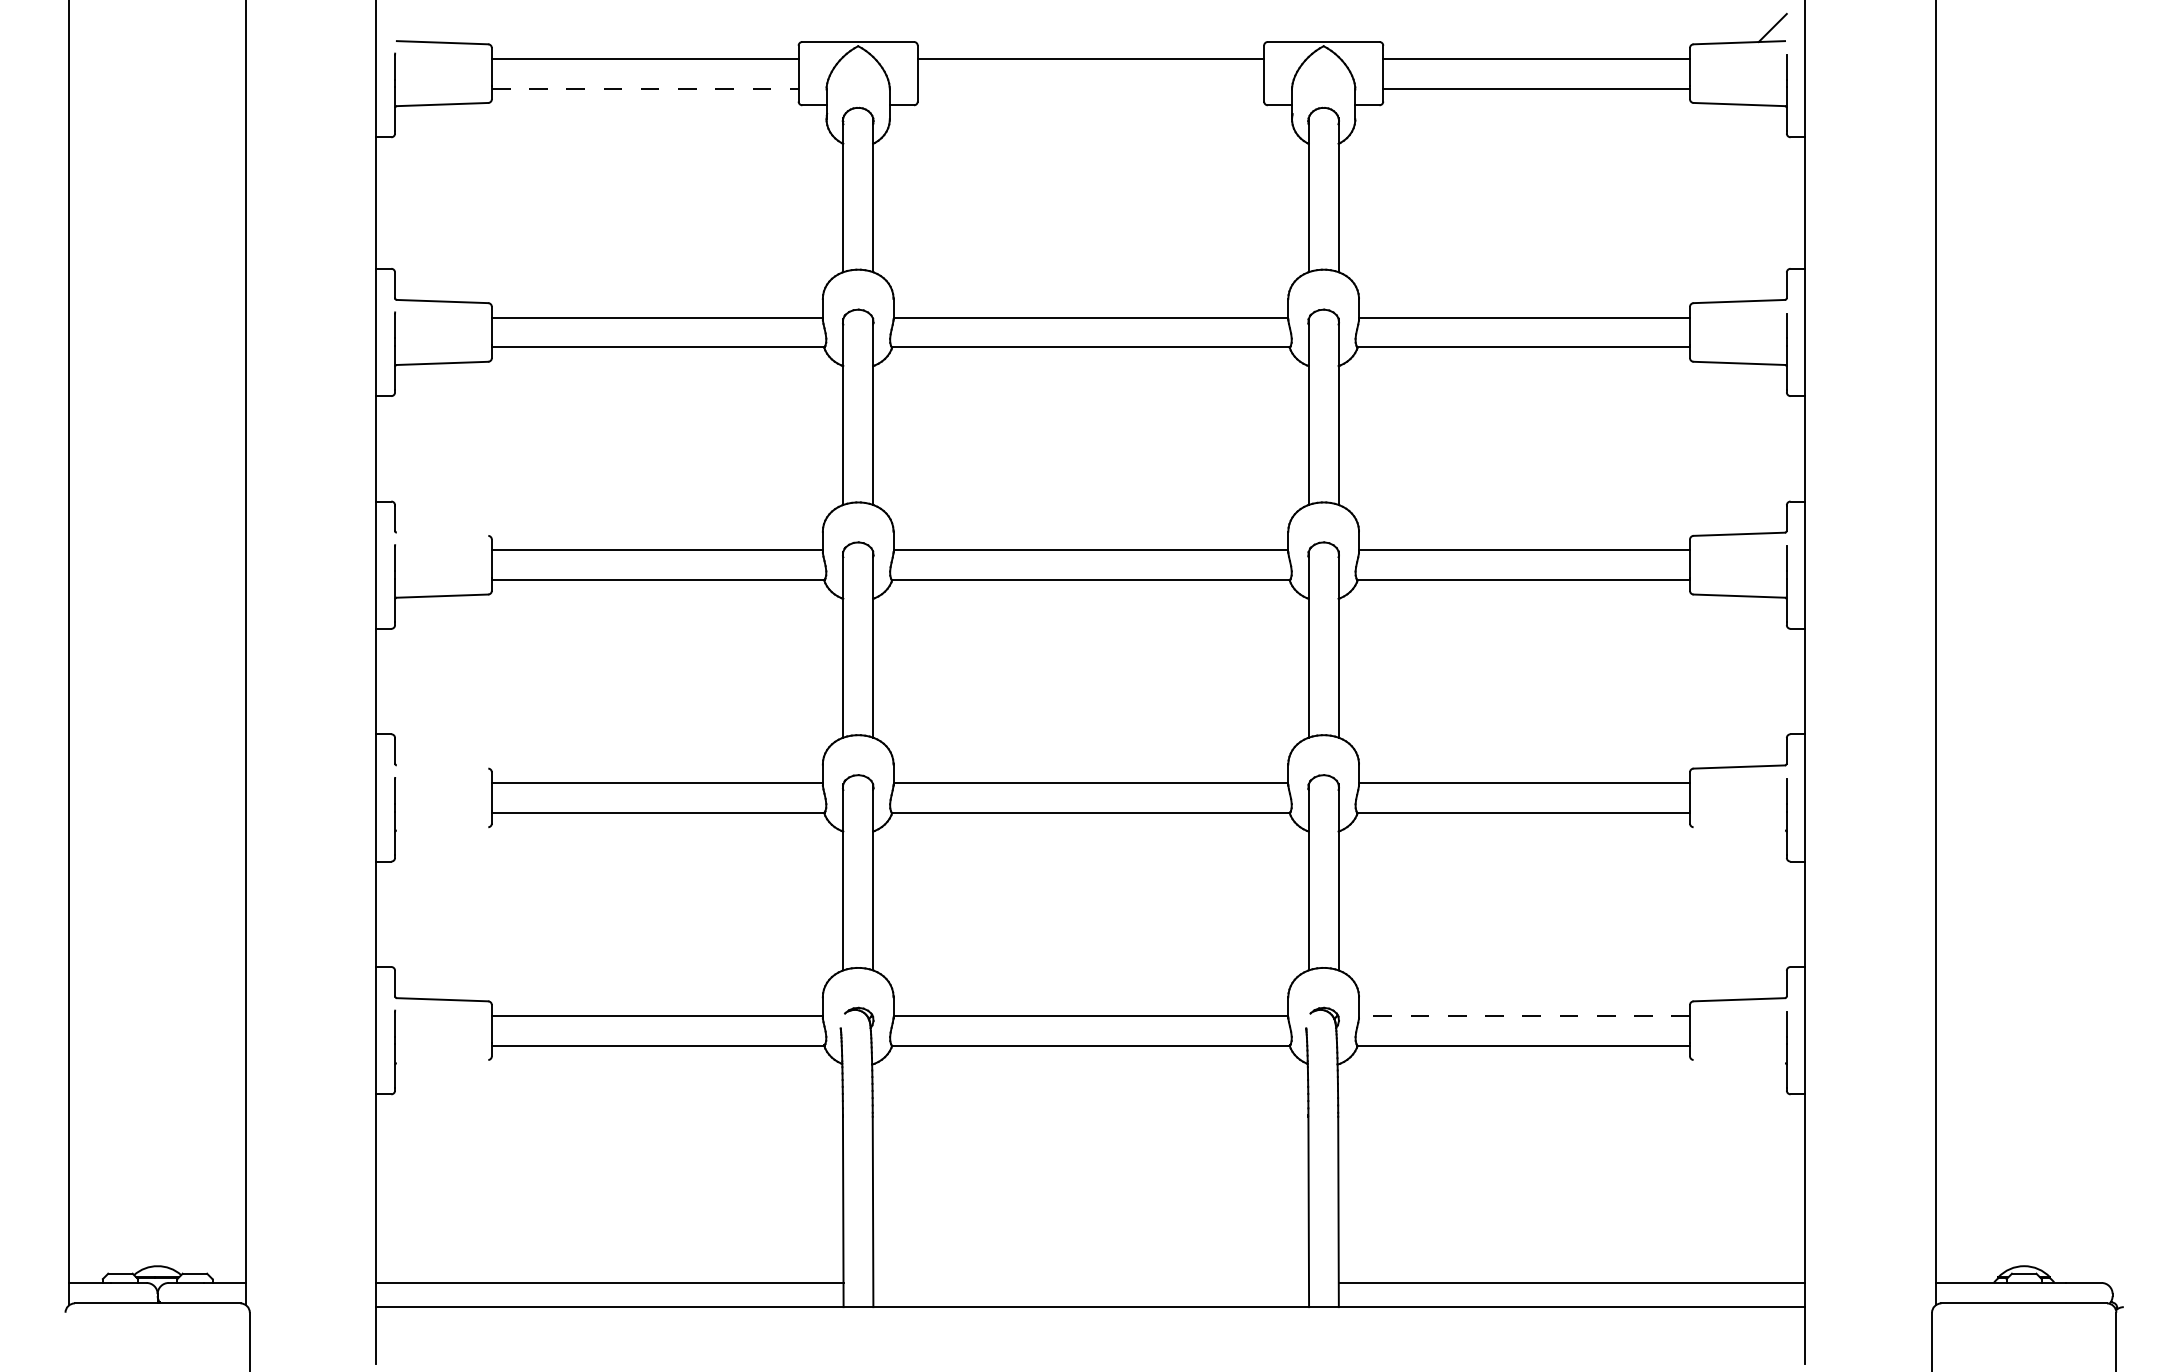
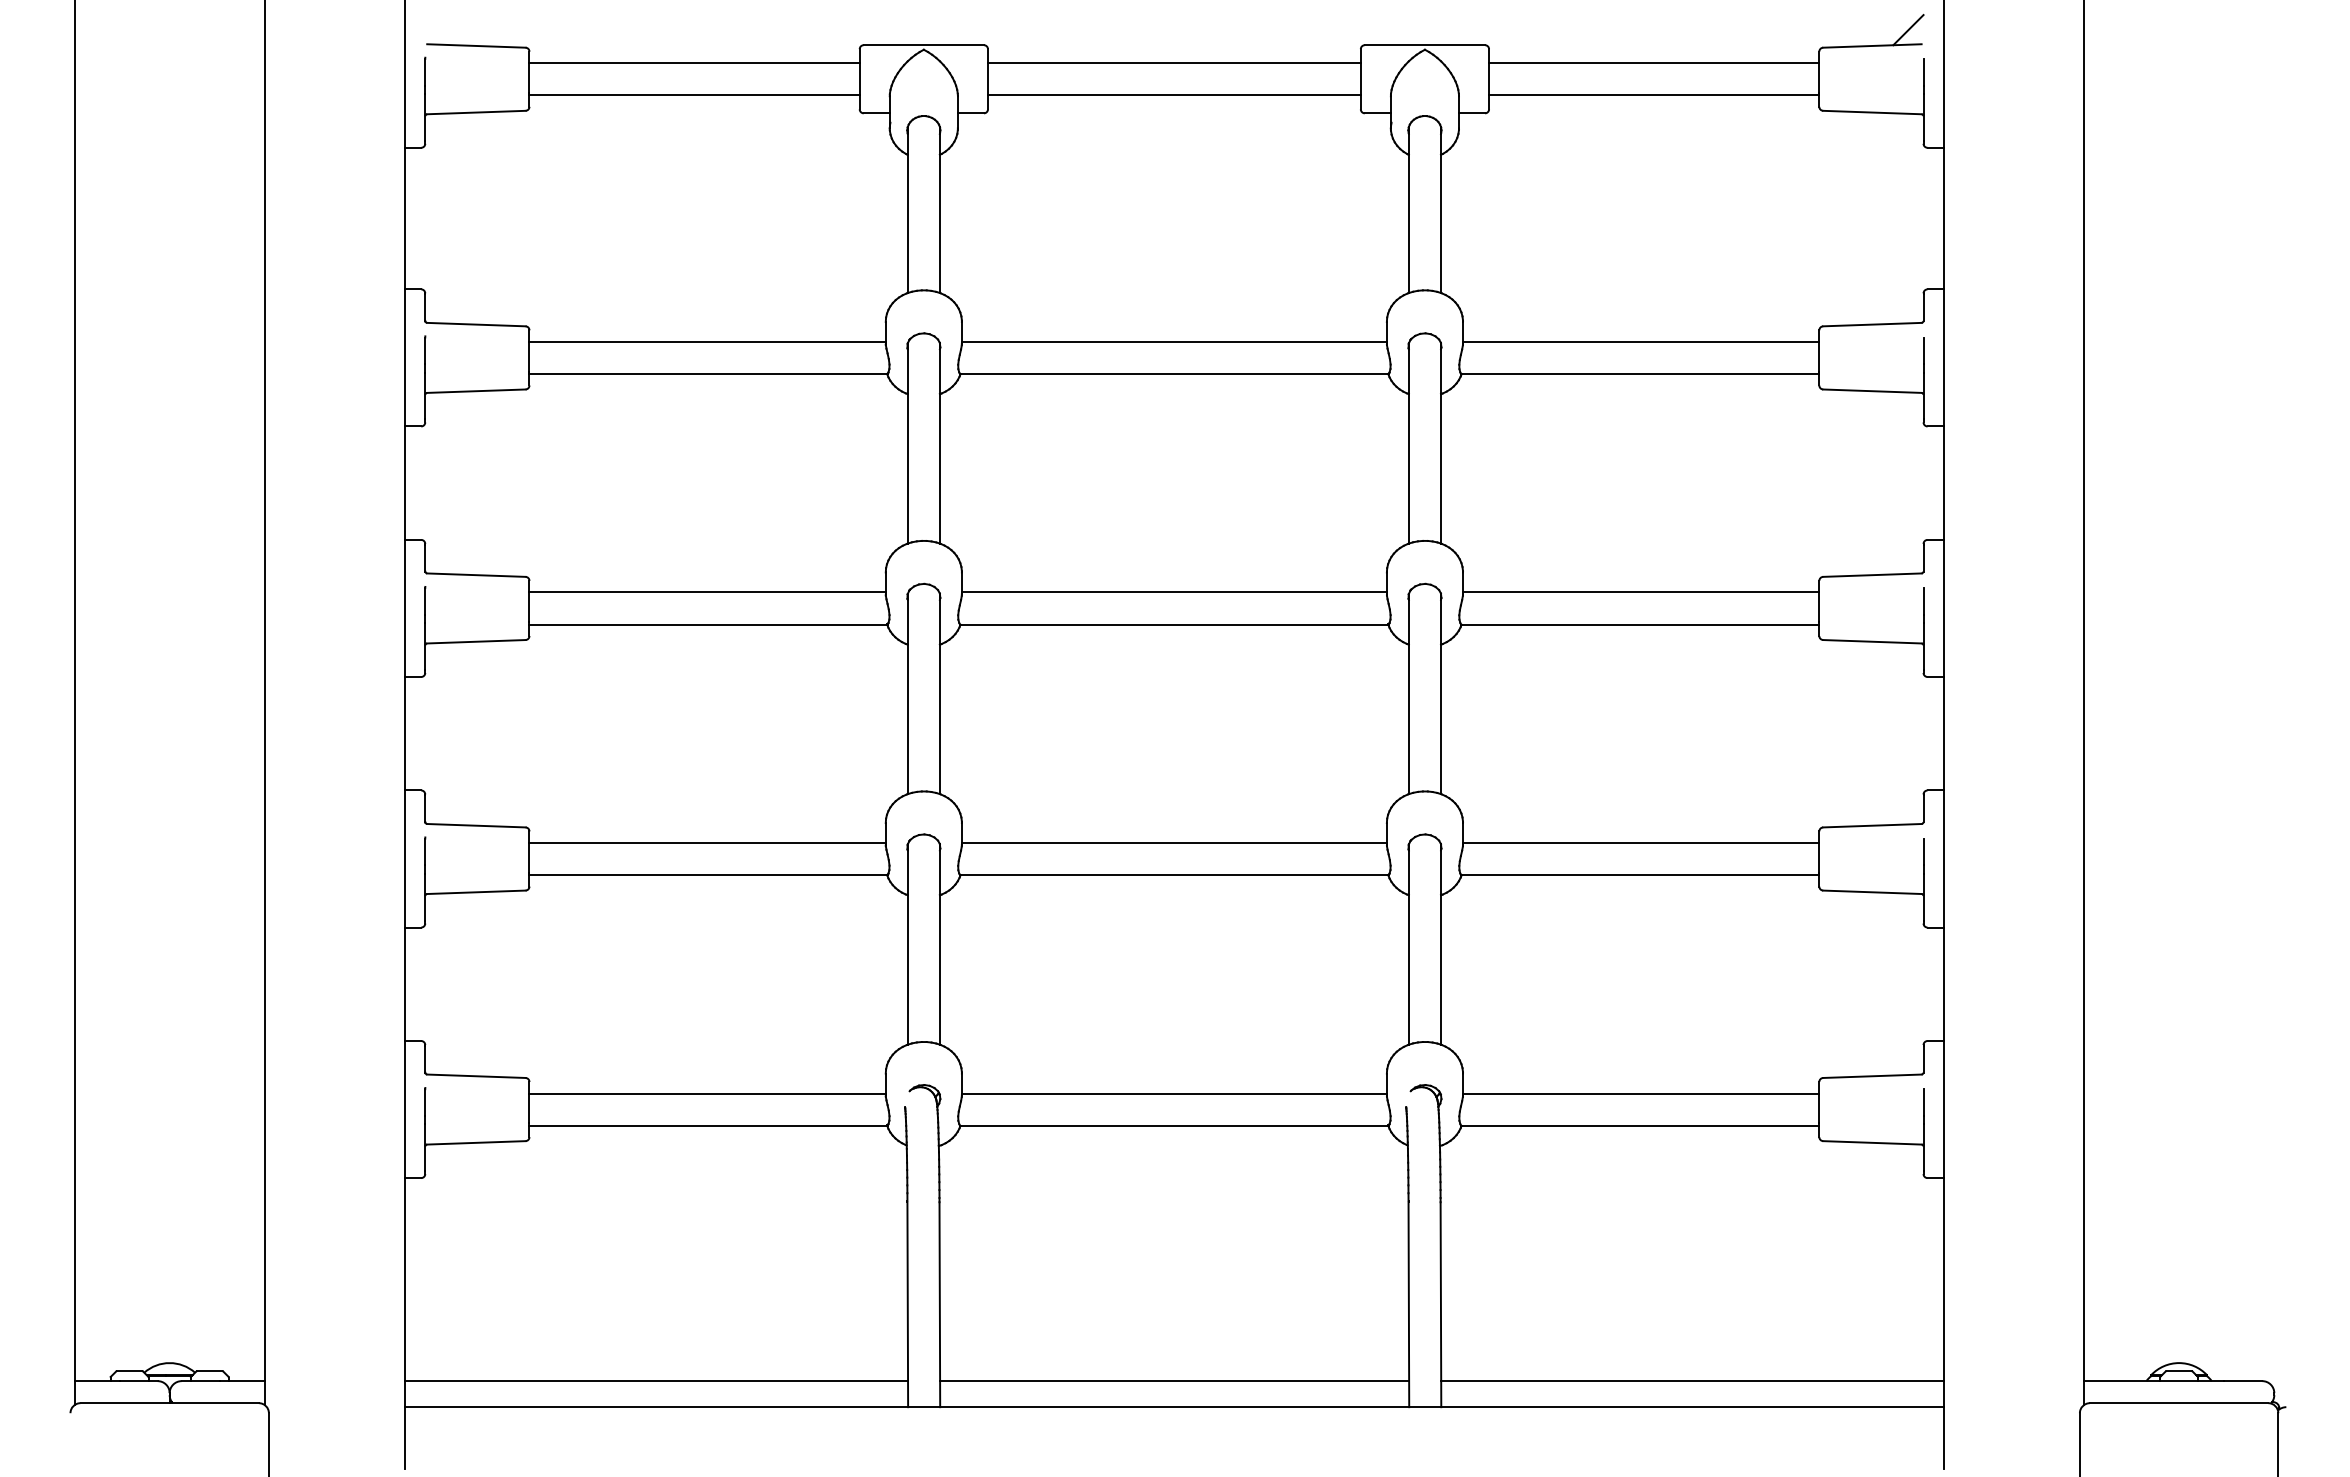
line: (646, 88) -> (695, 95), dashed -> solid
line: (1090, 88) -> (1173, 95), added
line: (442, 533) -> (476, 574), added
line: (442, 766) -> (476, 825), added
line: (442, 829) -> (476, 892), added
line: (1739, 829) -> (1872, 892), added
line: (1523, 1015) -> (1640, 1093), dashed -> solid
line: (442, 1061) -> (476, 1142), added
line: (1739, 1061) -> (1872, 1142), added
line: (1091, 1283) -> (1174, 1381), added

